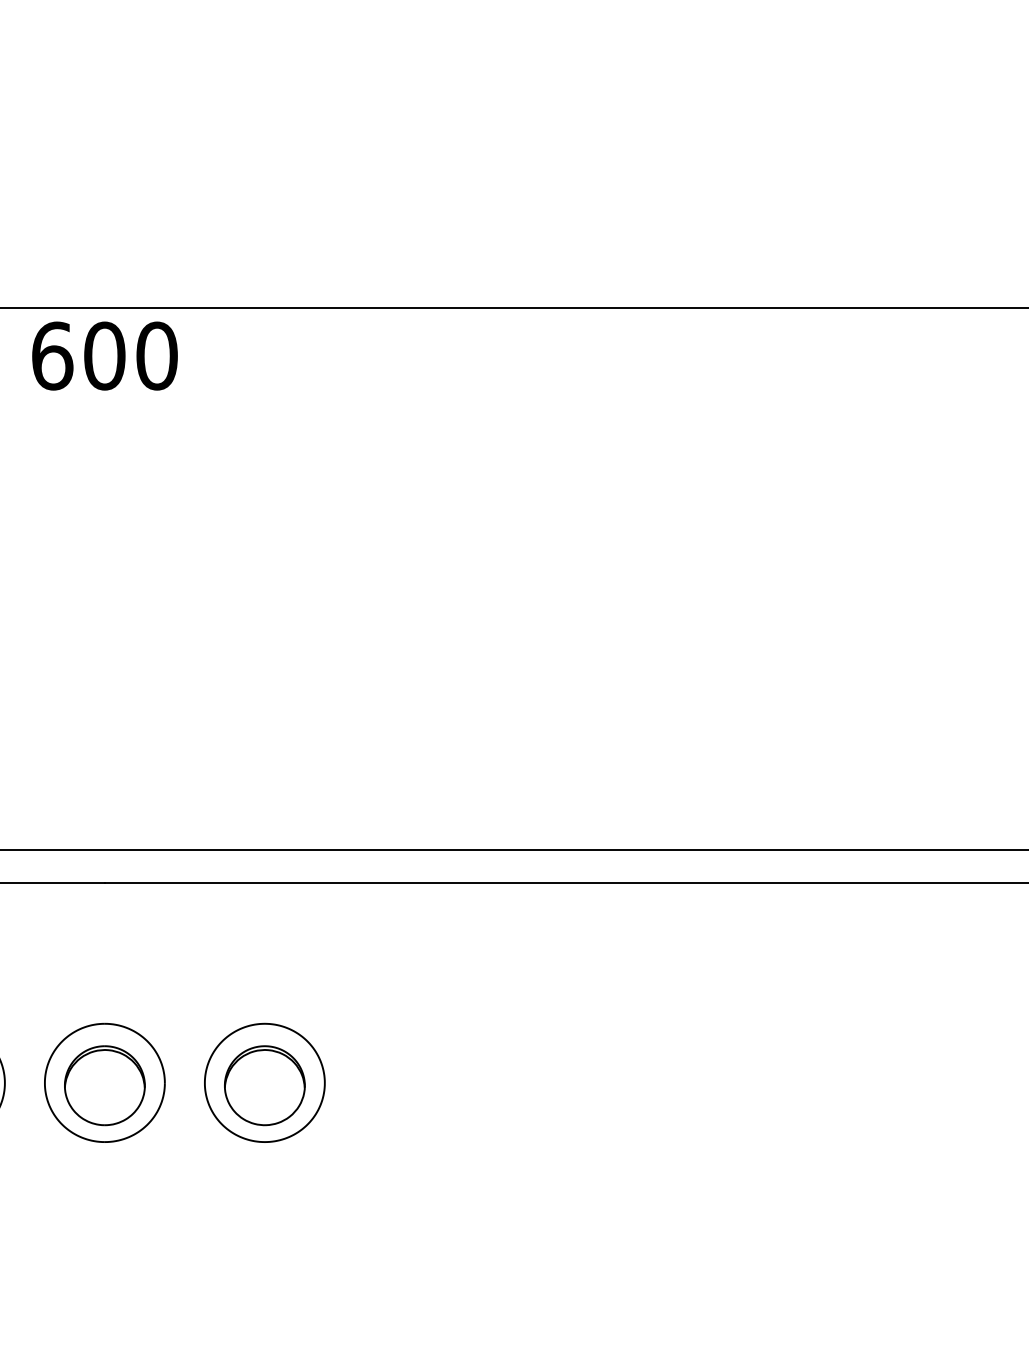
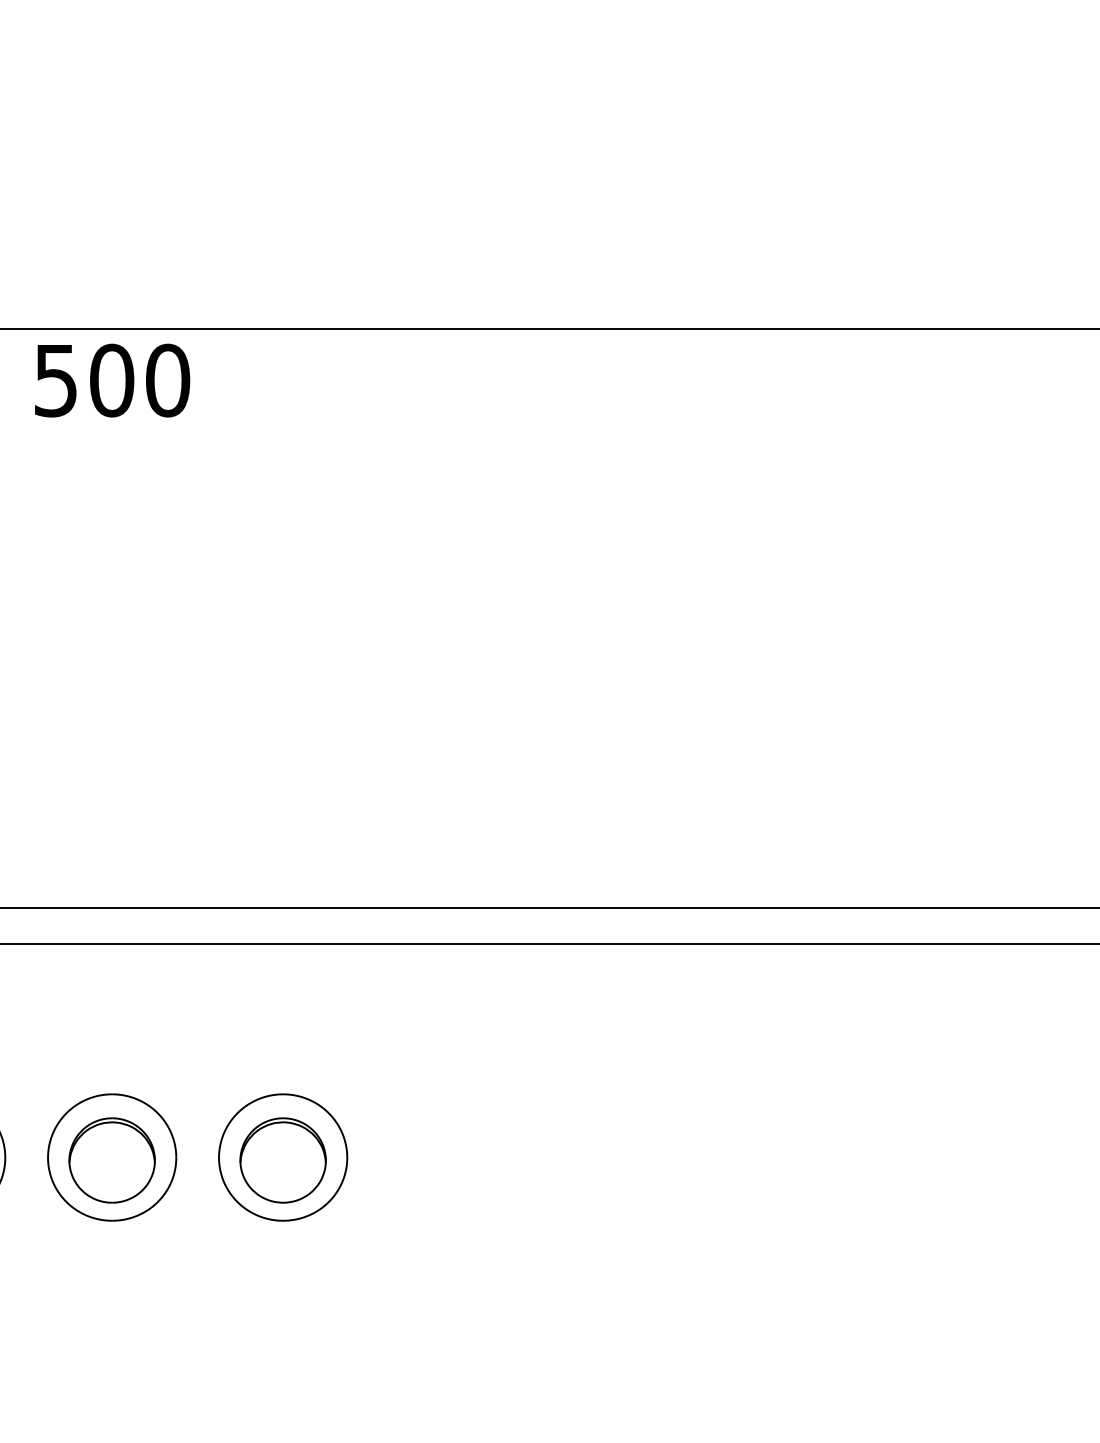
text: (52, 355) -> (56, 379), 600 -> 500

